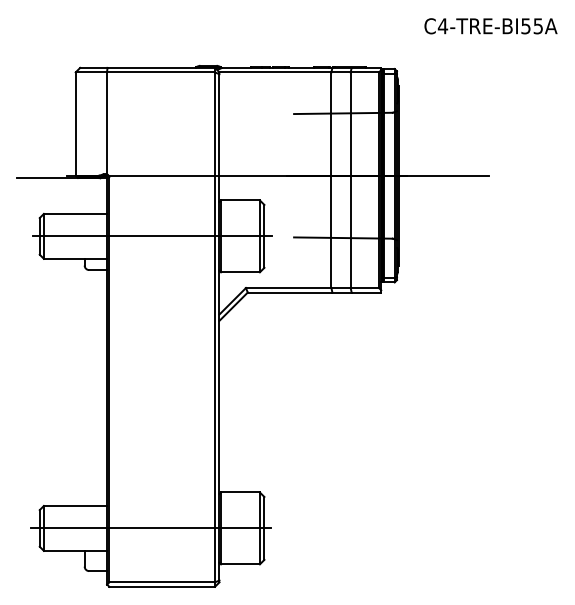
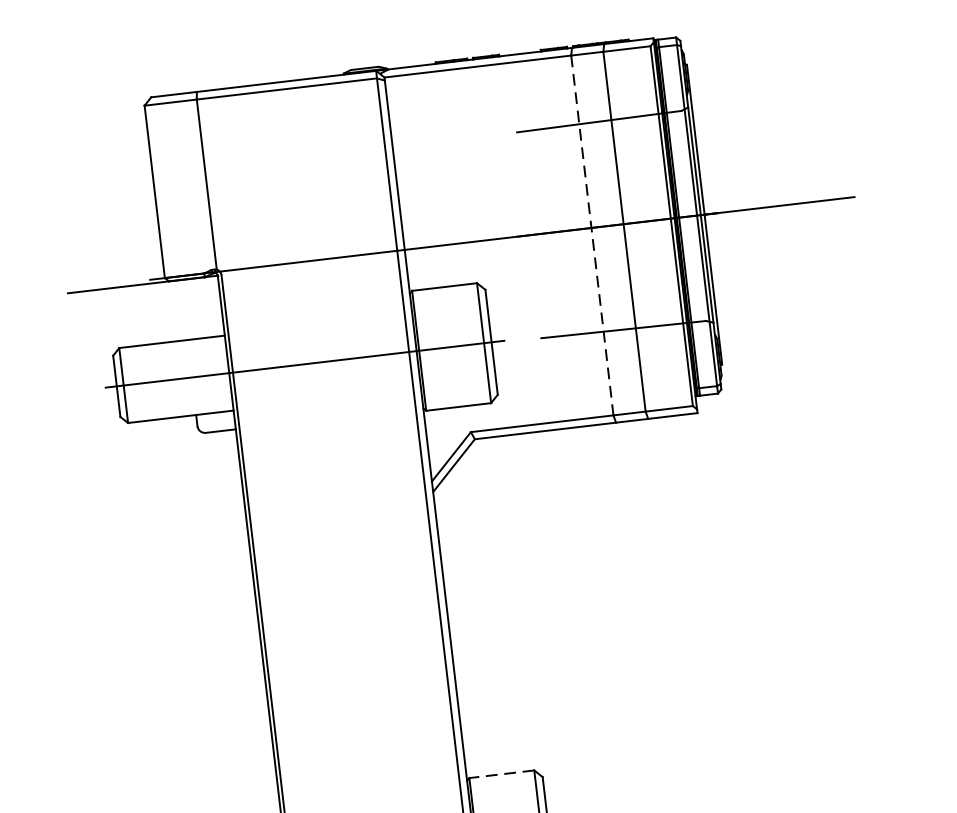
line: (331, 180) -> (592, 235), solid -> dashed
line: (239, 492) -> (500, 774), solid -> dashed

